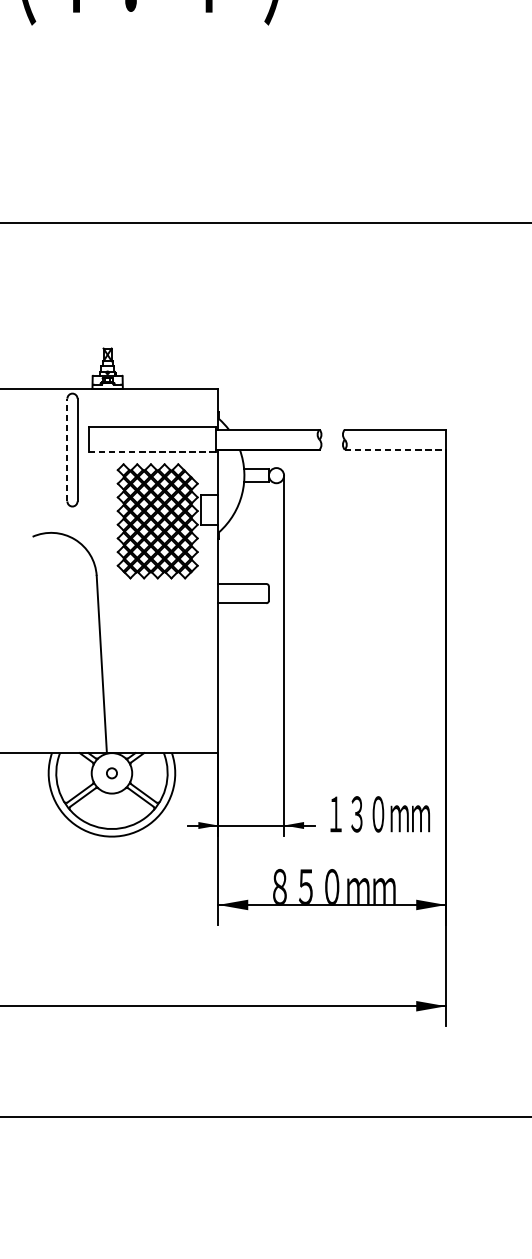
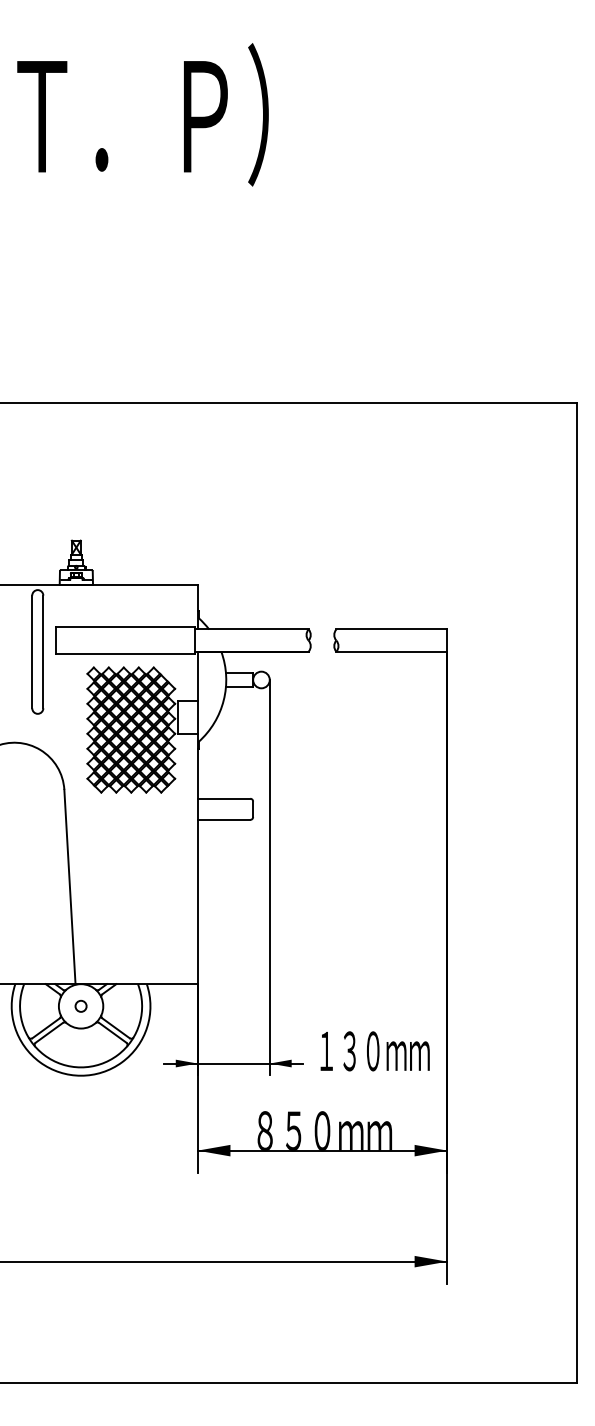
line: (67, 449) -> (32, 651), dashed -> solid
line: (395, 449) -> (391, 651), dashed -> solid
line: (151, 452) -> (124, 654), dashed -> solid

